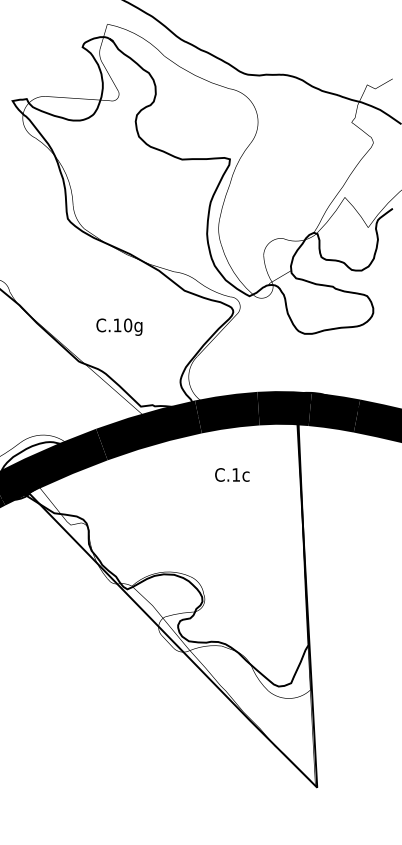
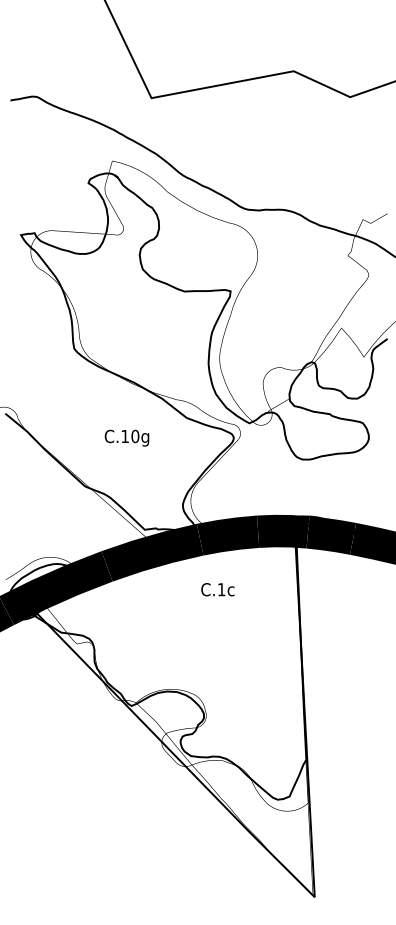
text: (118, 326) -> (126, 437), moved
text: (231, 474) -> (217, 589), moved

